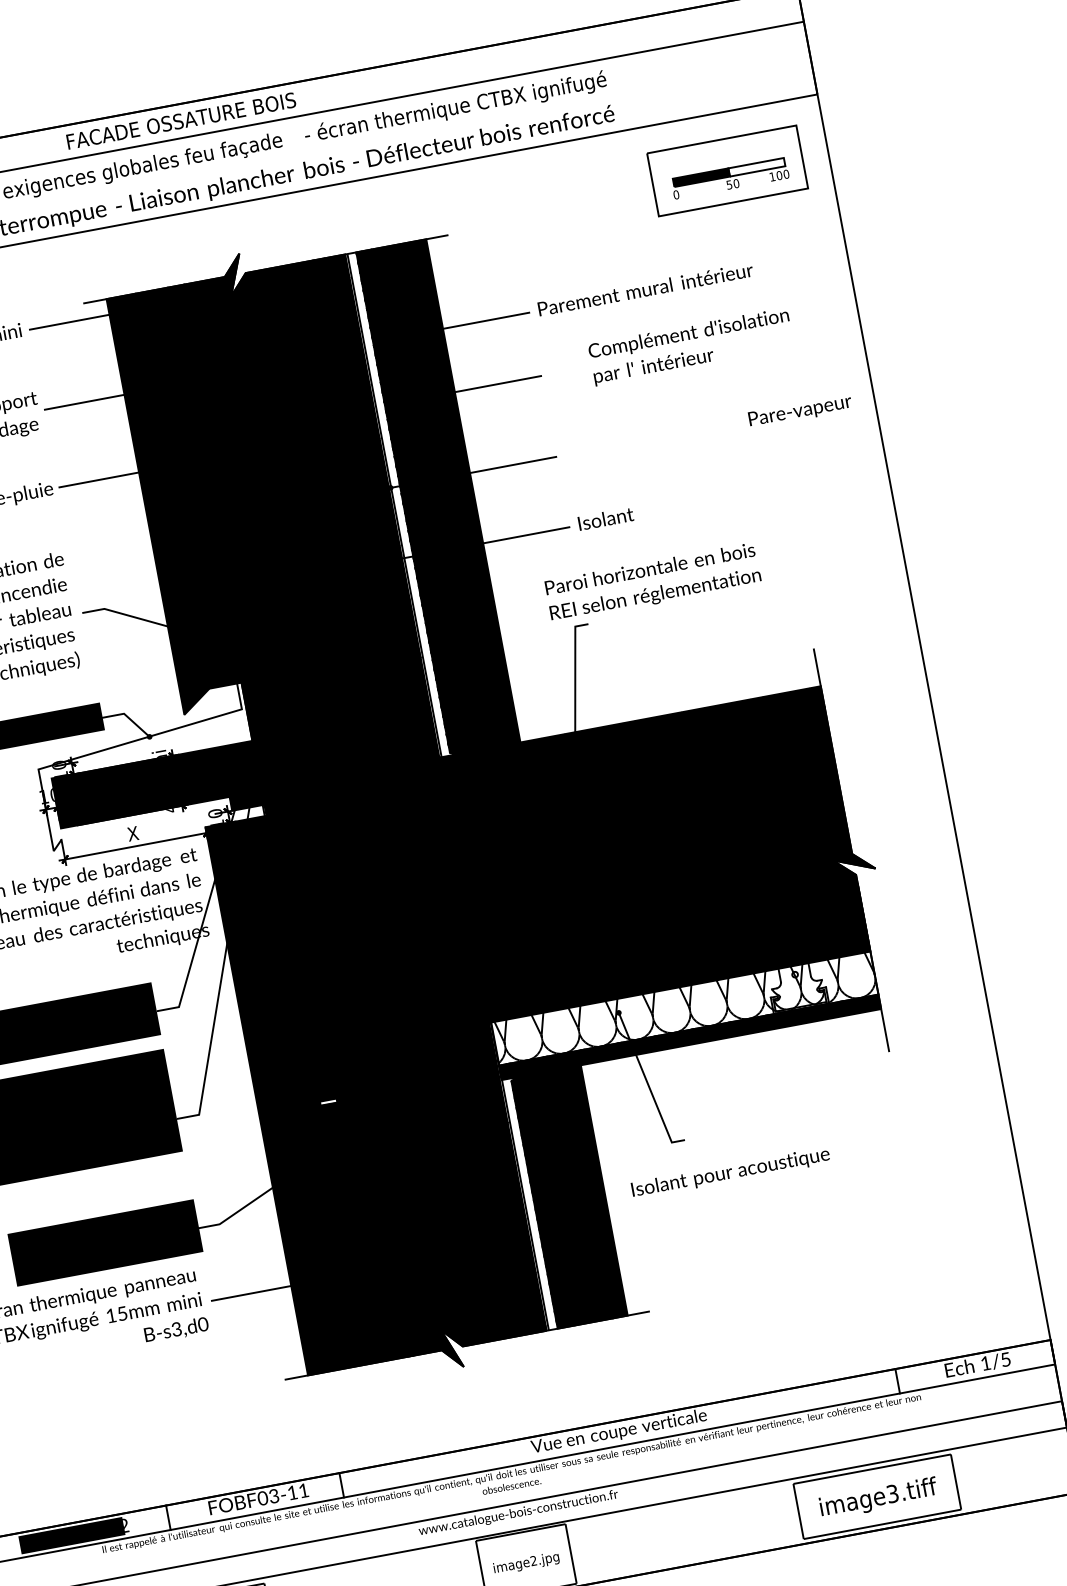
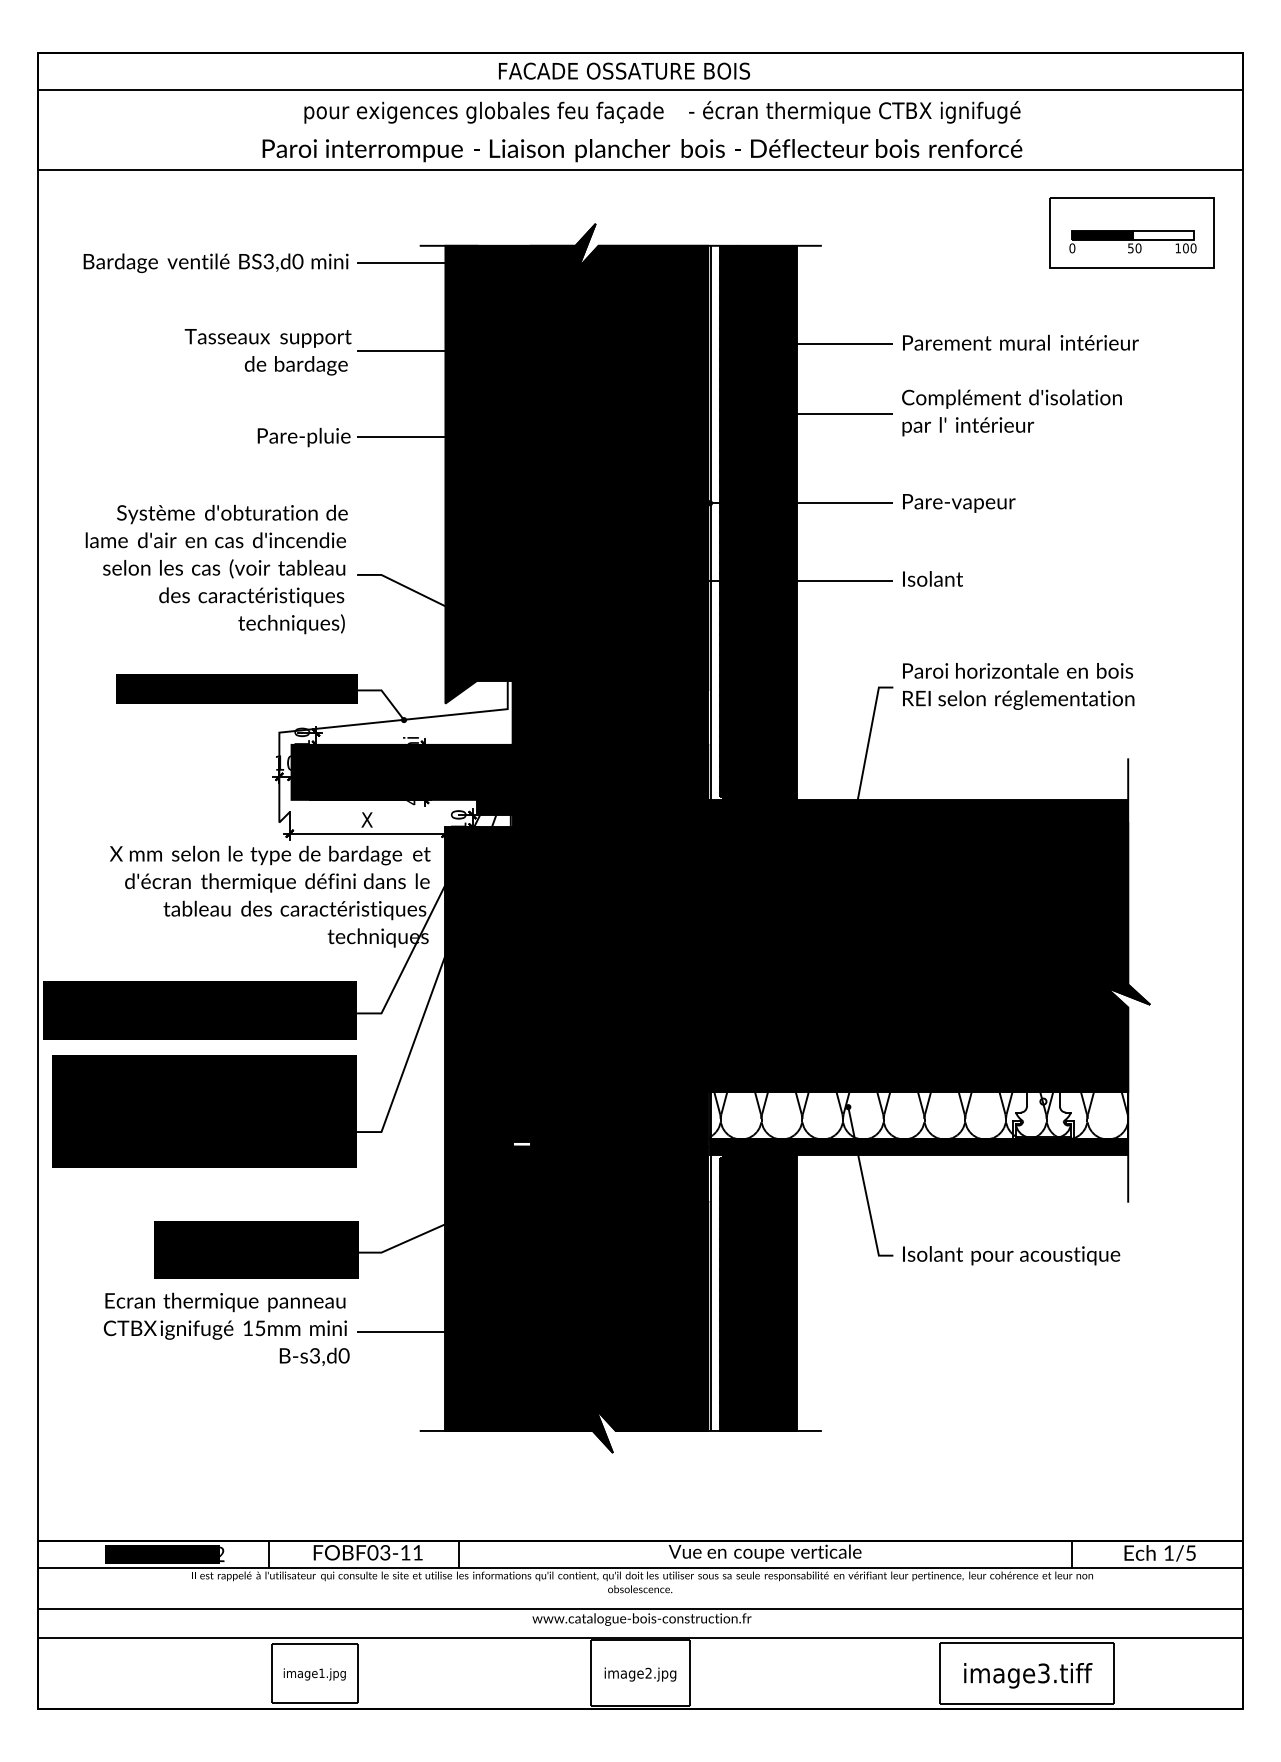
text: (181, 120) -> (624, 70), moved
text: (690, 346) -> (1011, 412), moved
text: (800, 411) -> (959, 503), moved
text: (653, 582) -> (1018, 686), moved
text: (730, 1172) -> (1011, 1255), moved

